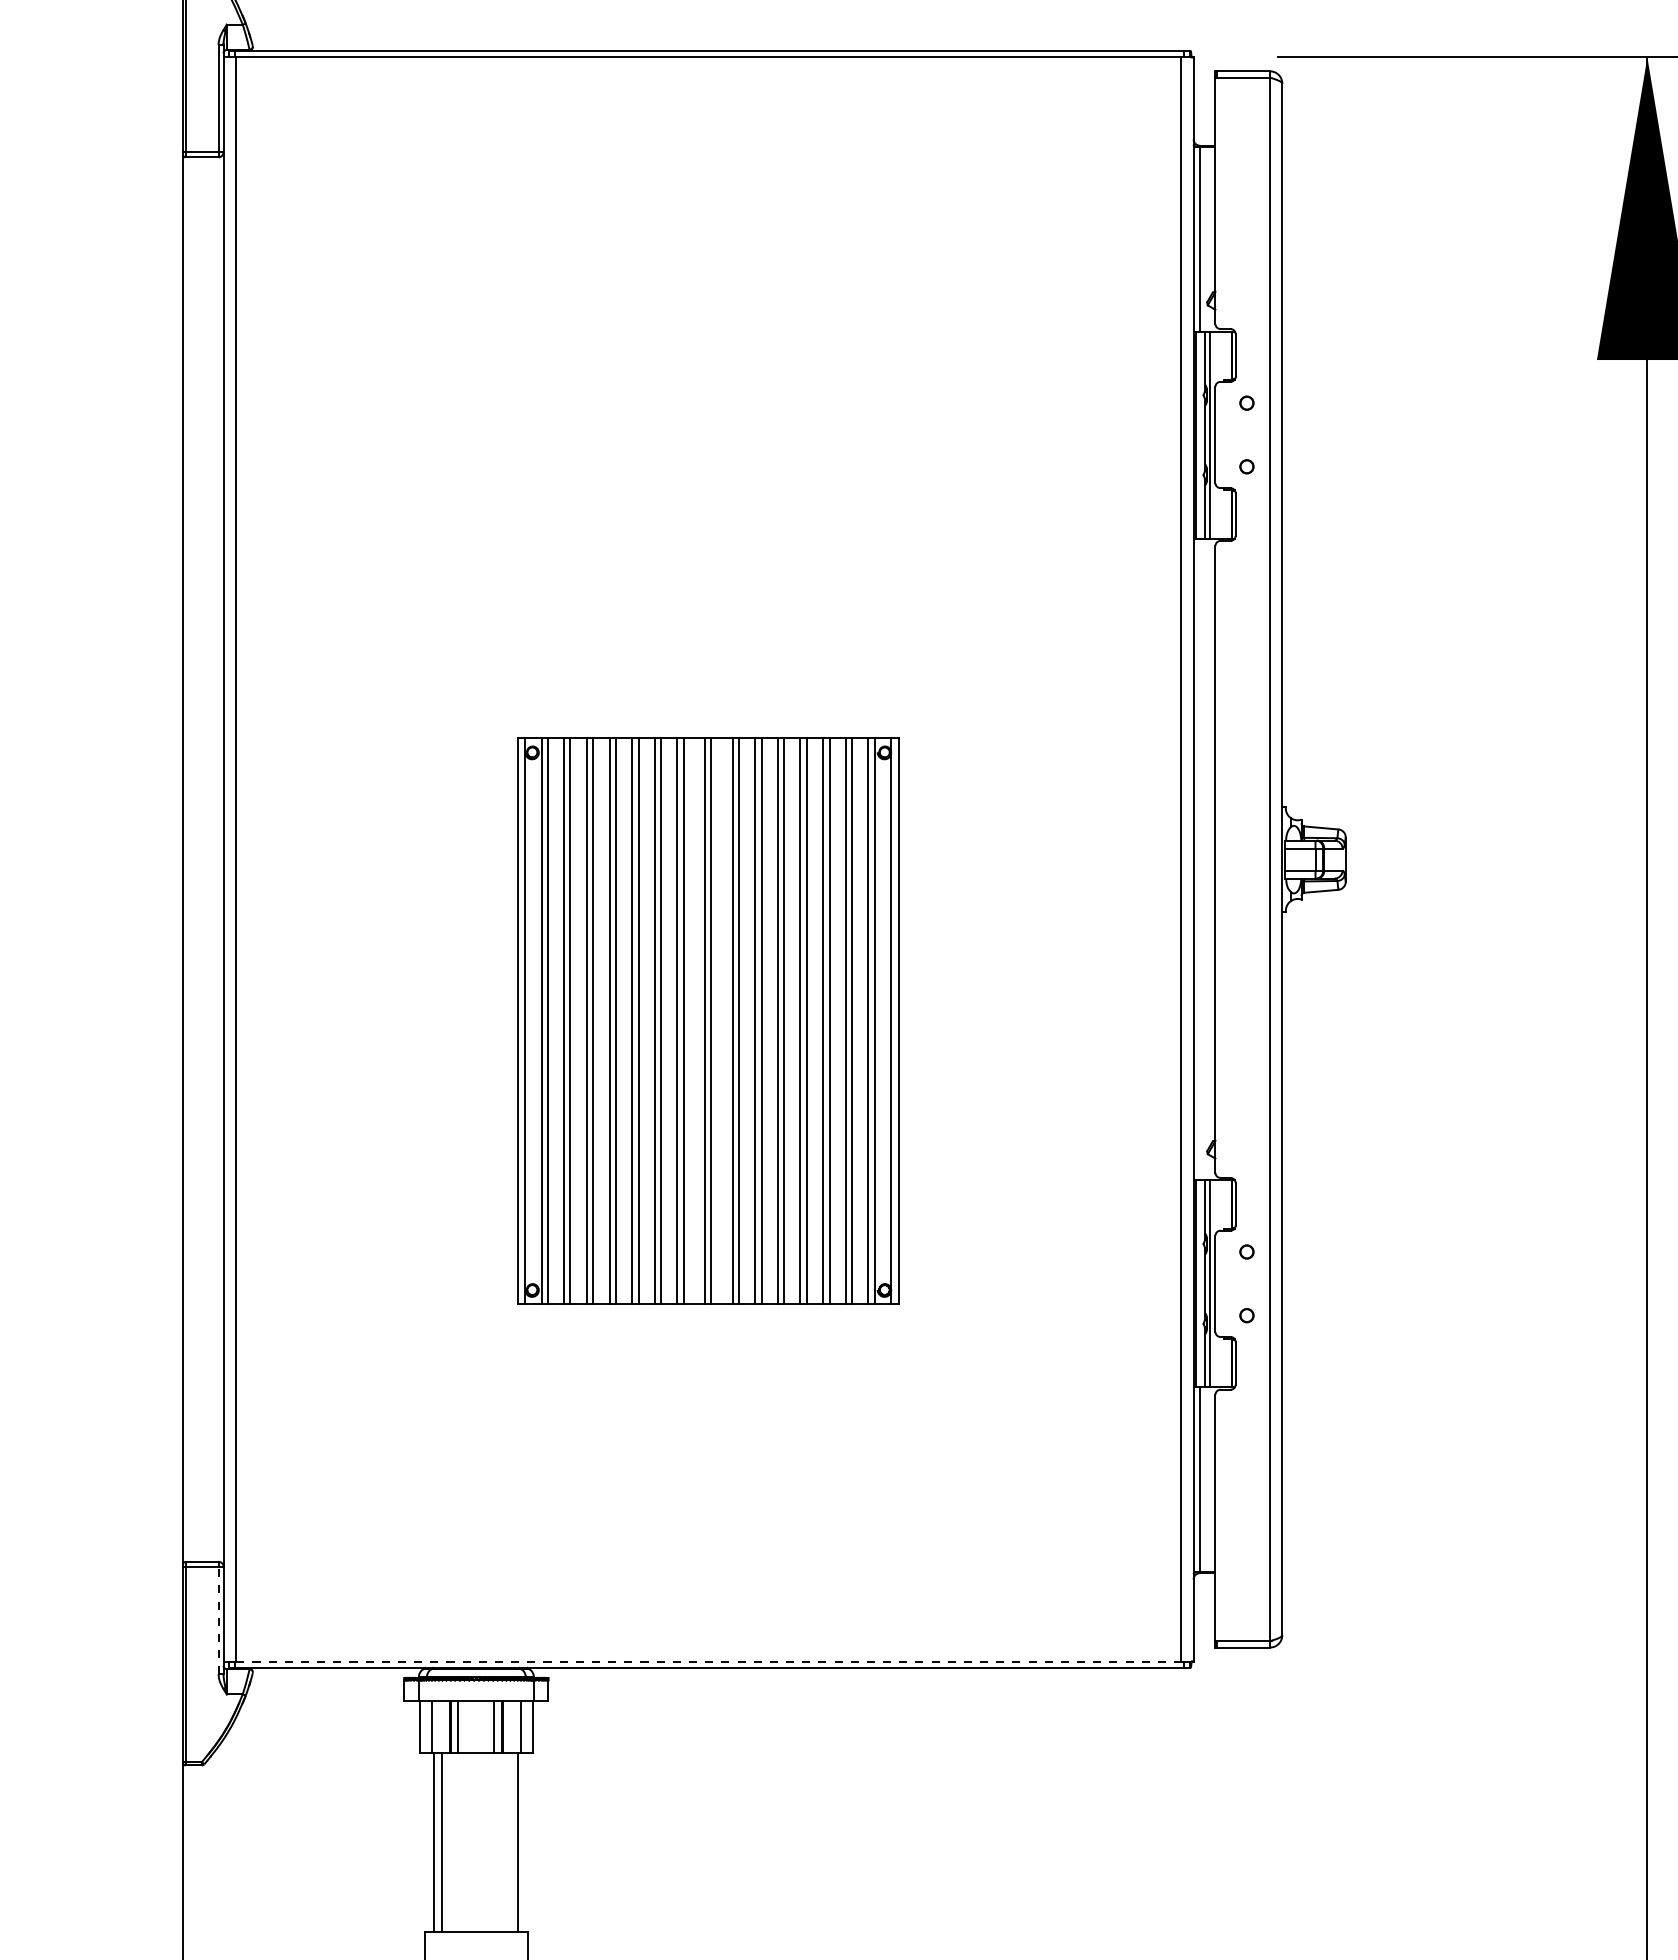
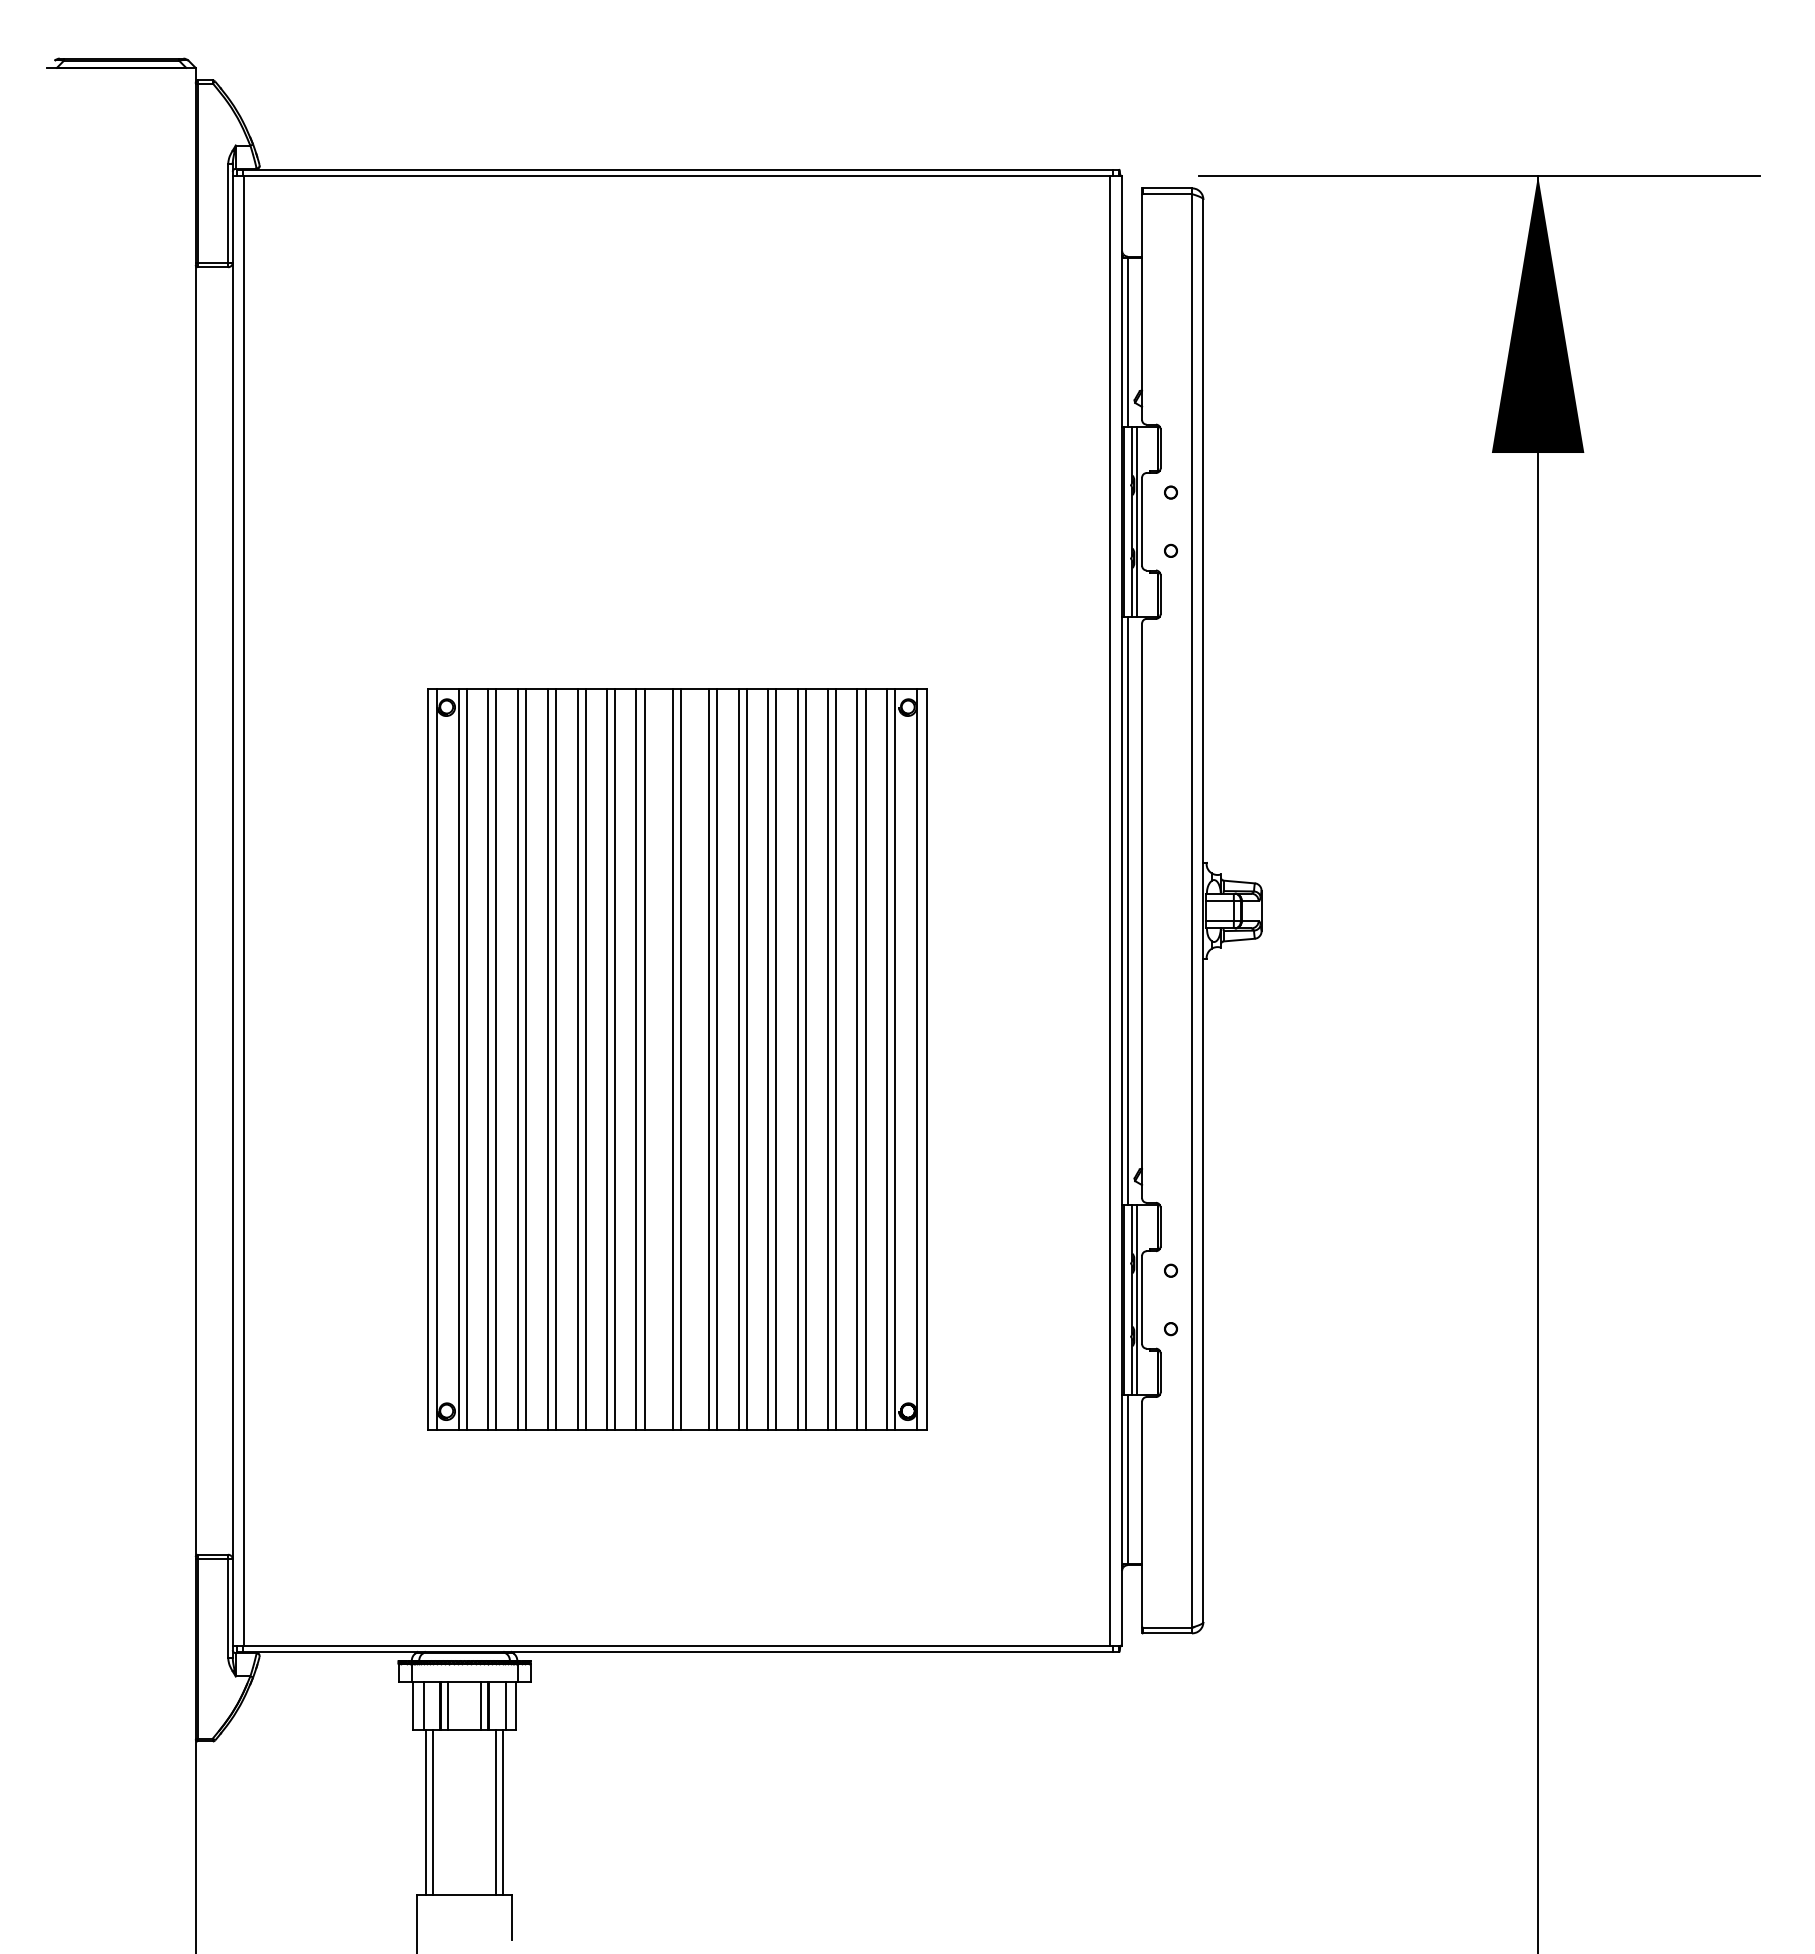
line: (1200, 859) -> (1128, 910), added
part: (708, 1021) -> (677, 1059), size x1.43
line: (218, 1620) -> (228, 1608), dashed -> solid
line: (708, 1661) -> (677, 1646), dashed -> solid
line: (510, 1842) -> (495, 1812), added

